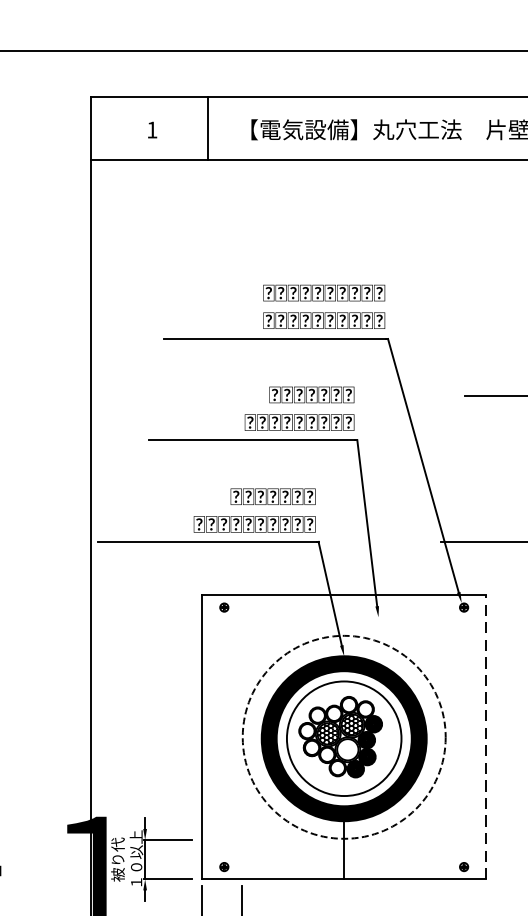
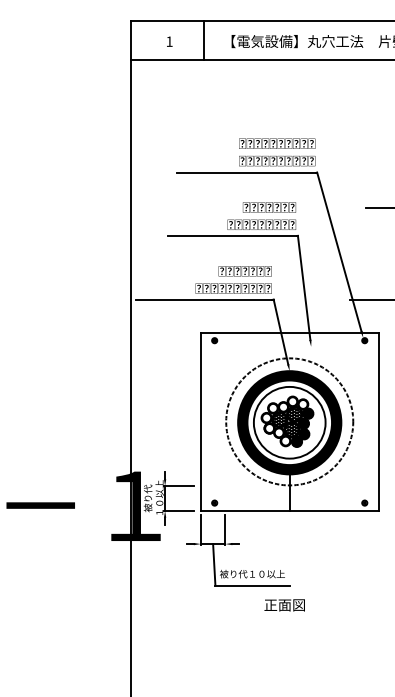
line: (486, 736) -> (378, 421), dashed -> solid
hatch: (347, 749) -> (291, 429), added

